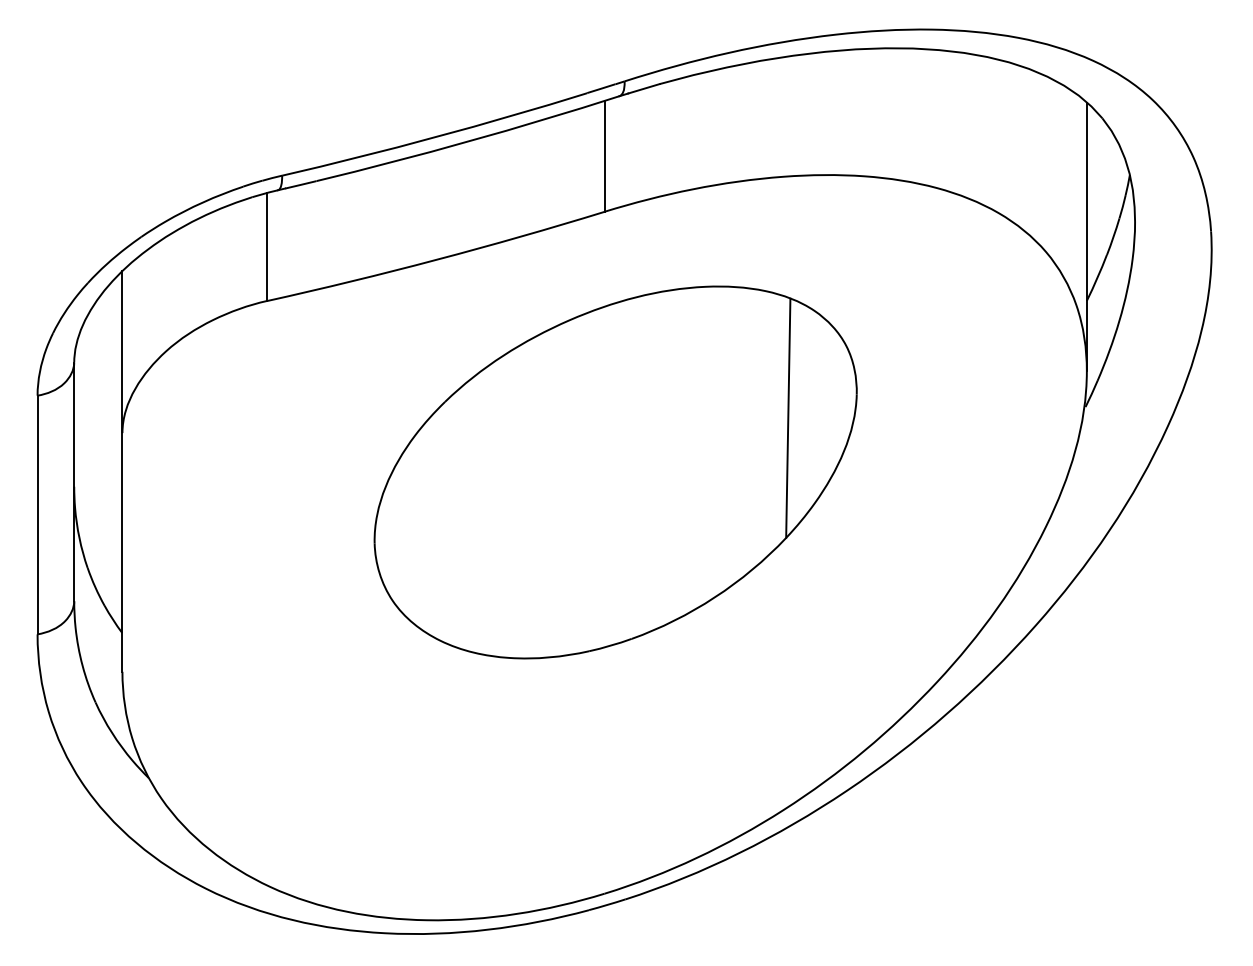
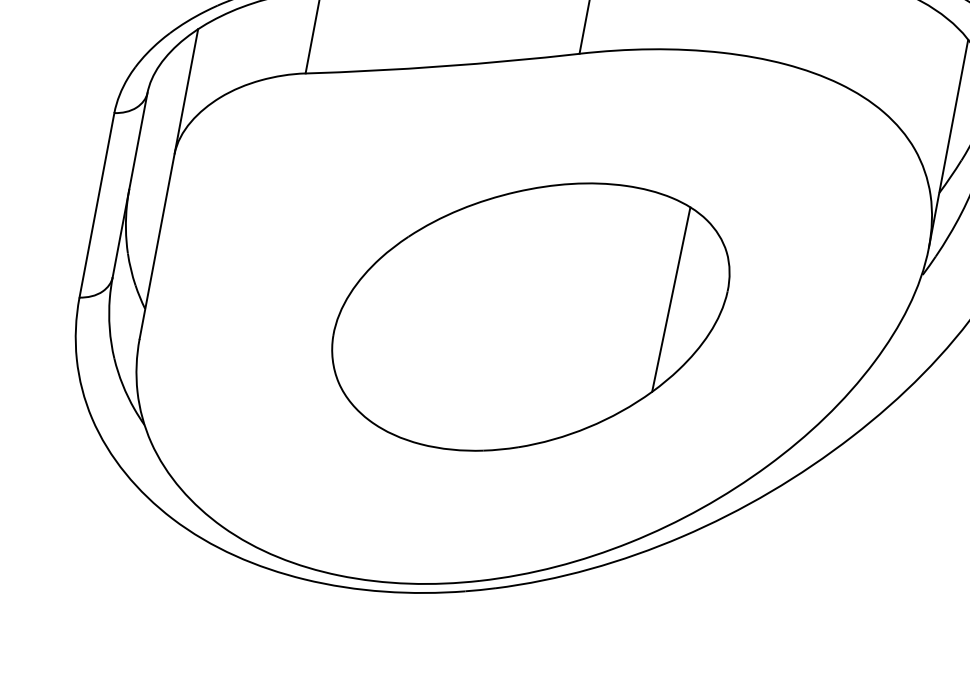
part: (615, 472) -> (529, 316), moved

